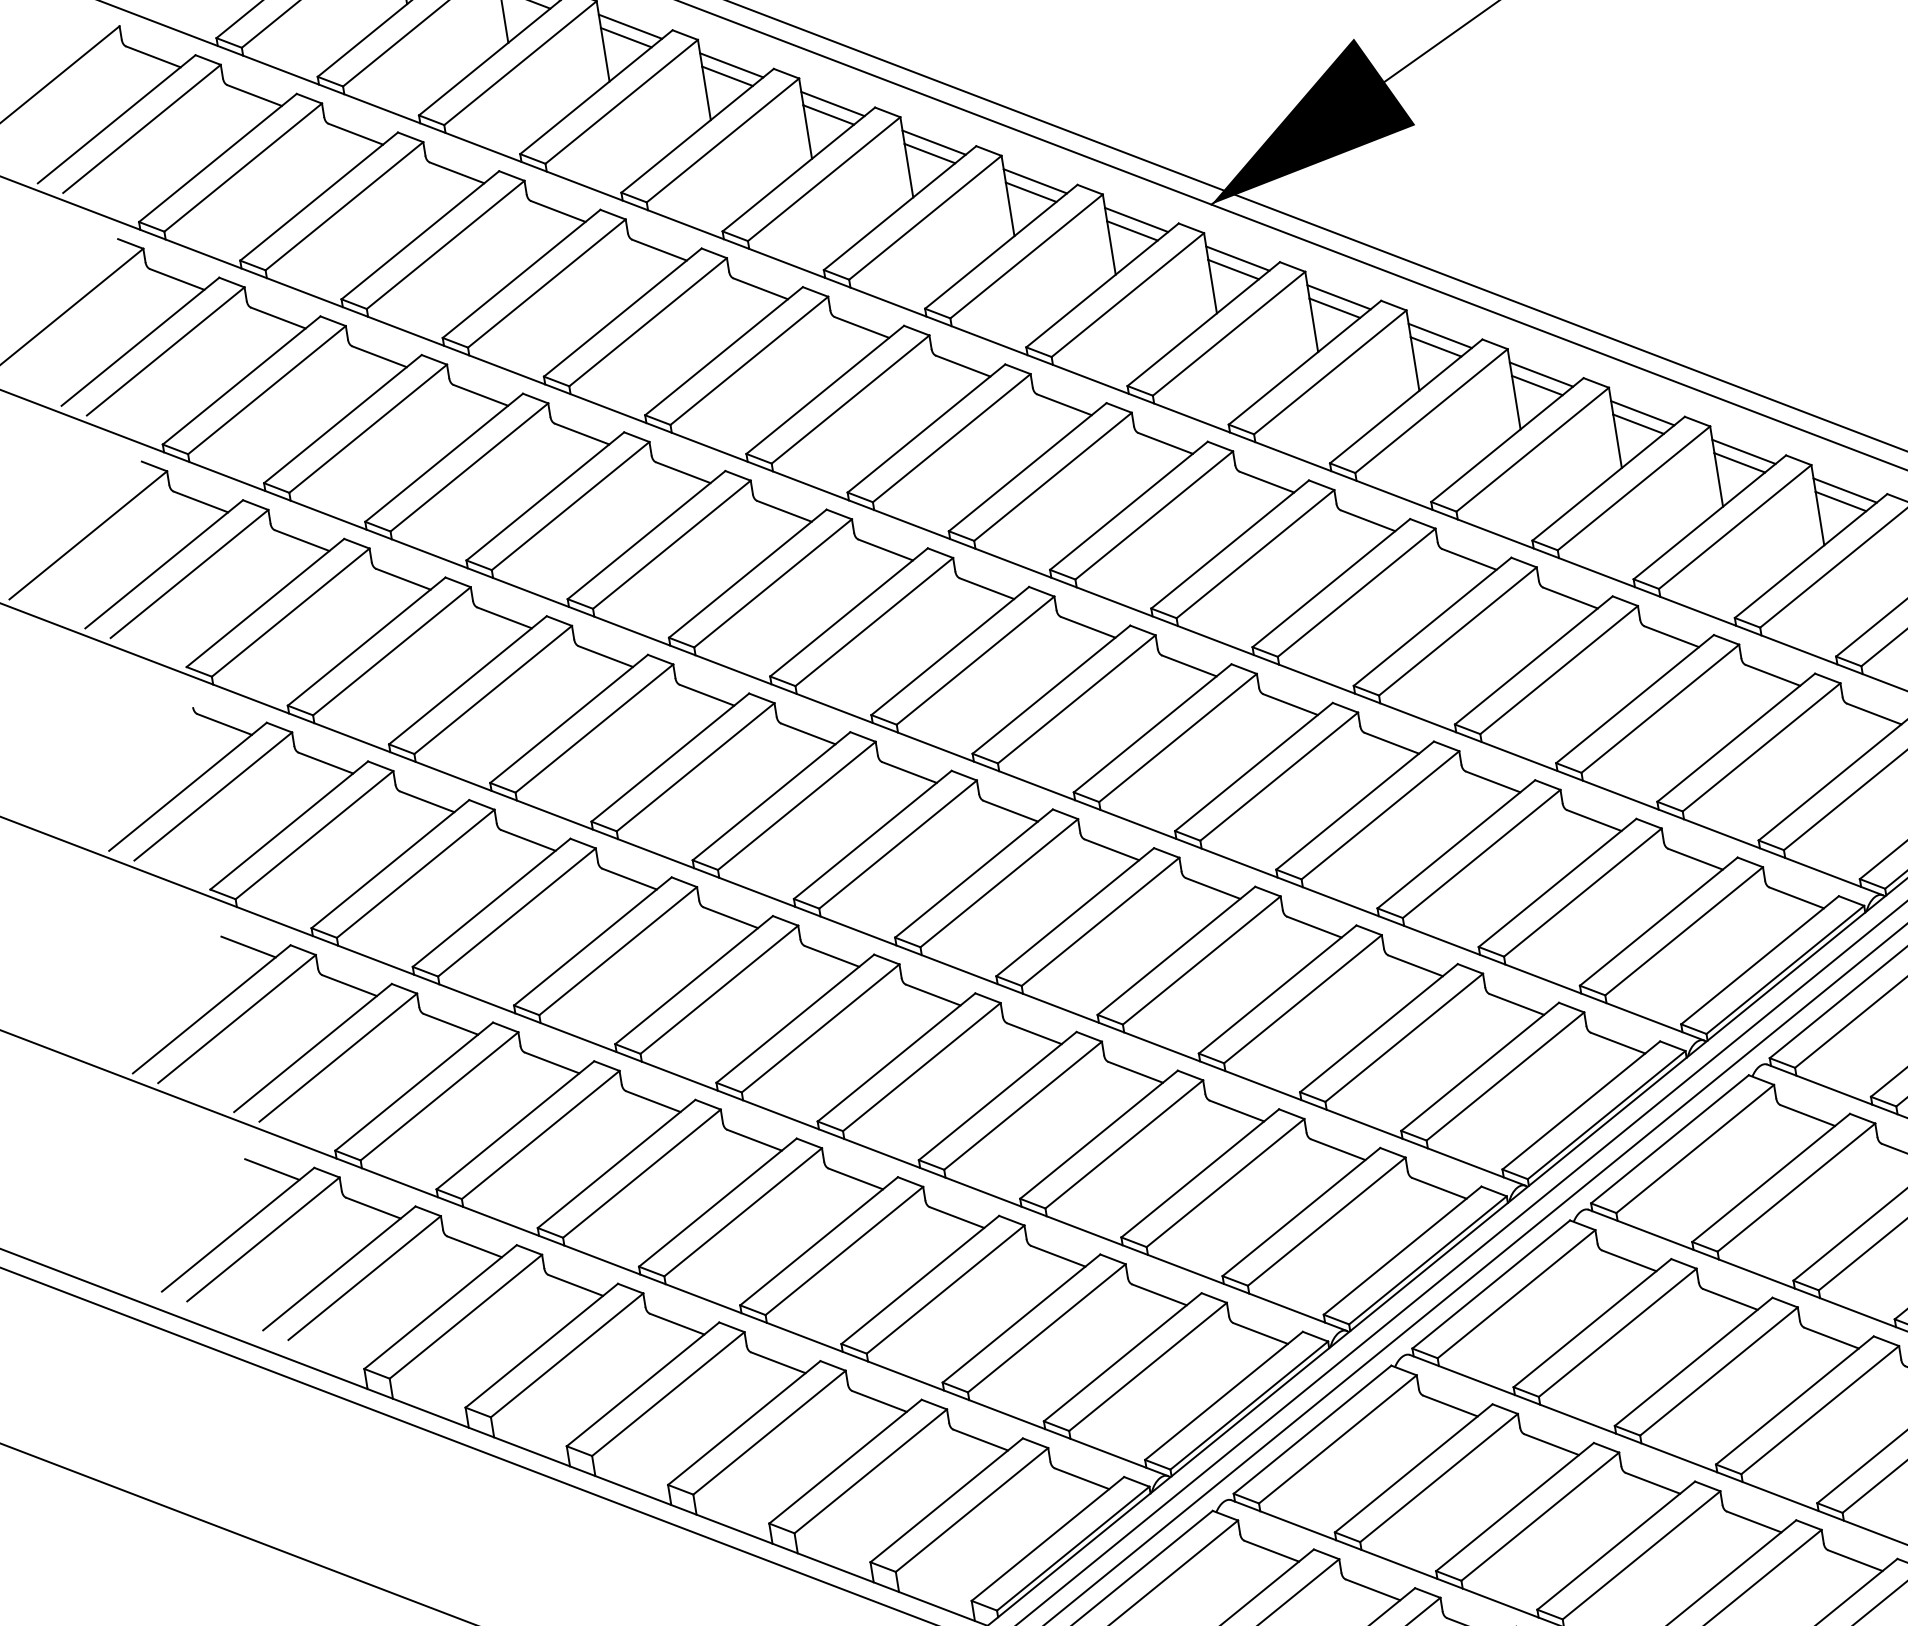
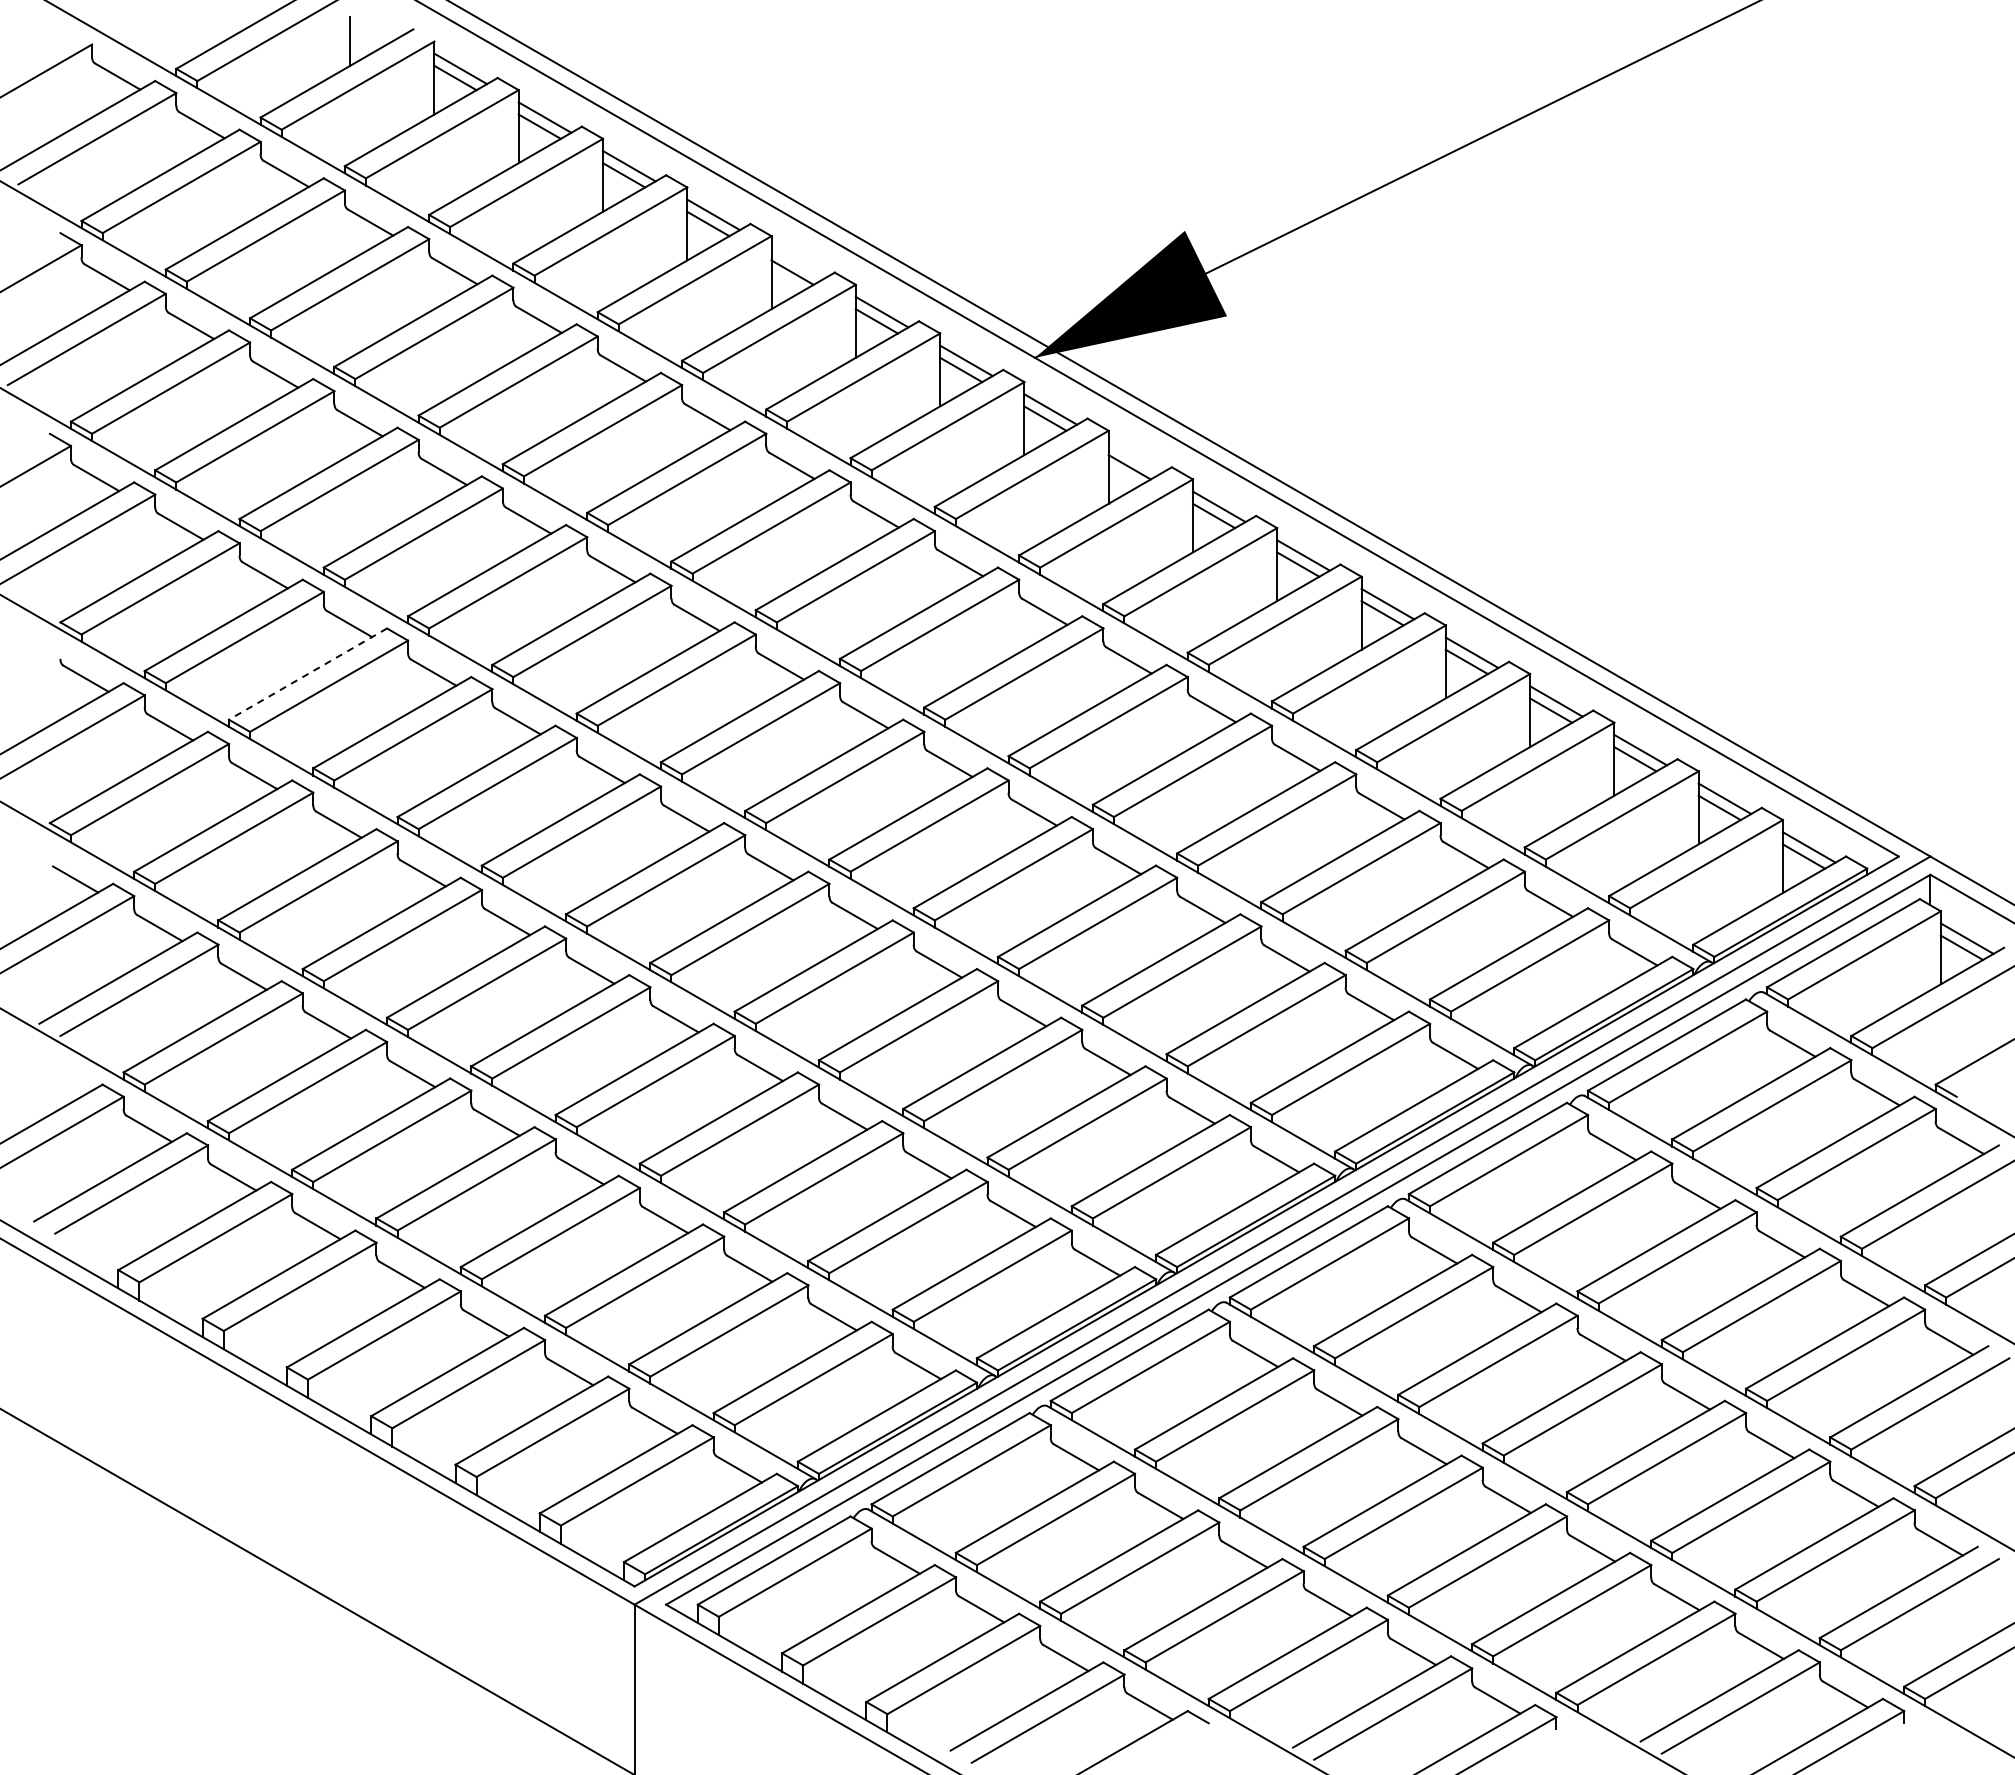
line: (933, 142) -> (797, 263), removed
line: (1338, 296) -> (1134, 457), removed
line: (467, 680) -> (307, 674), solid -> dashed
line: (271, 1169) -> (64, 1080), removed

